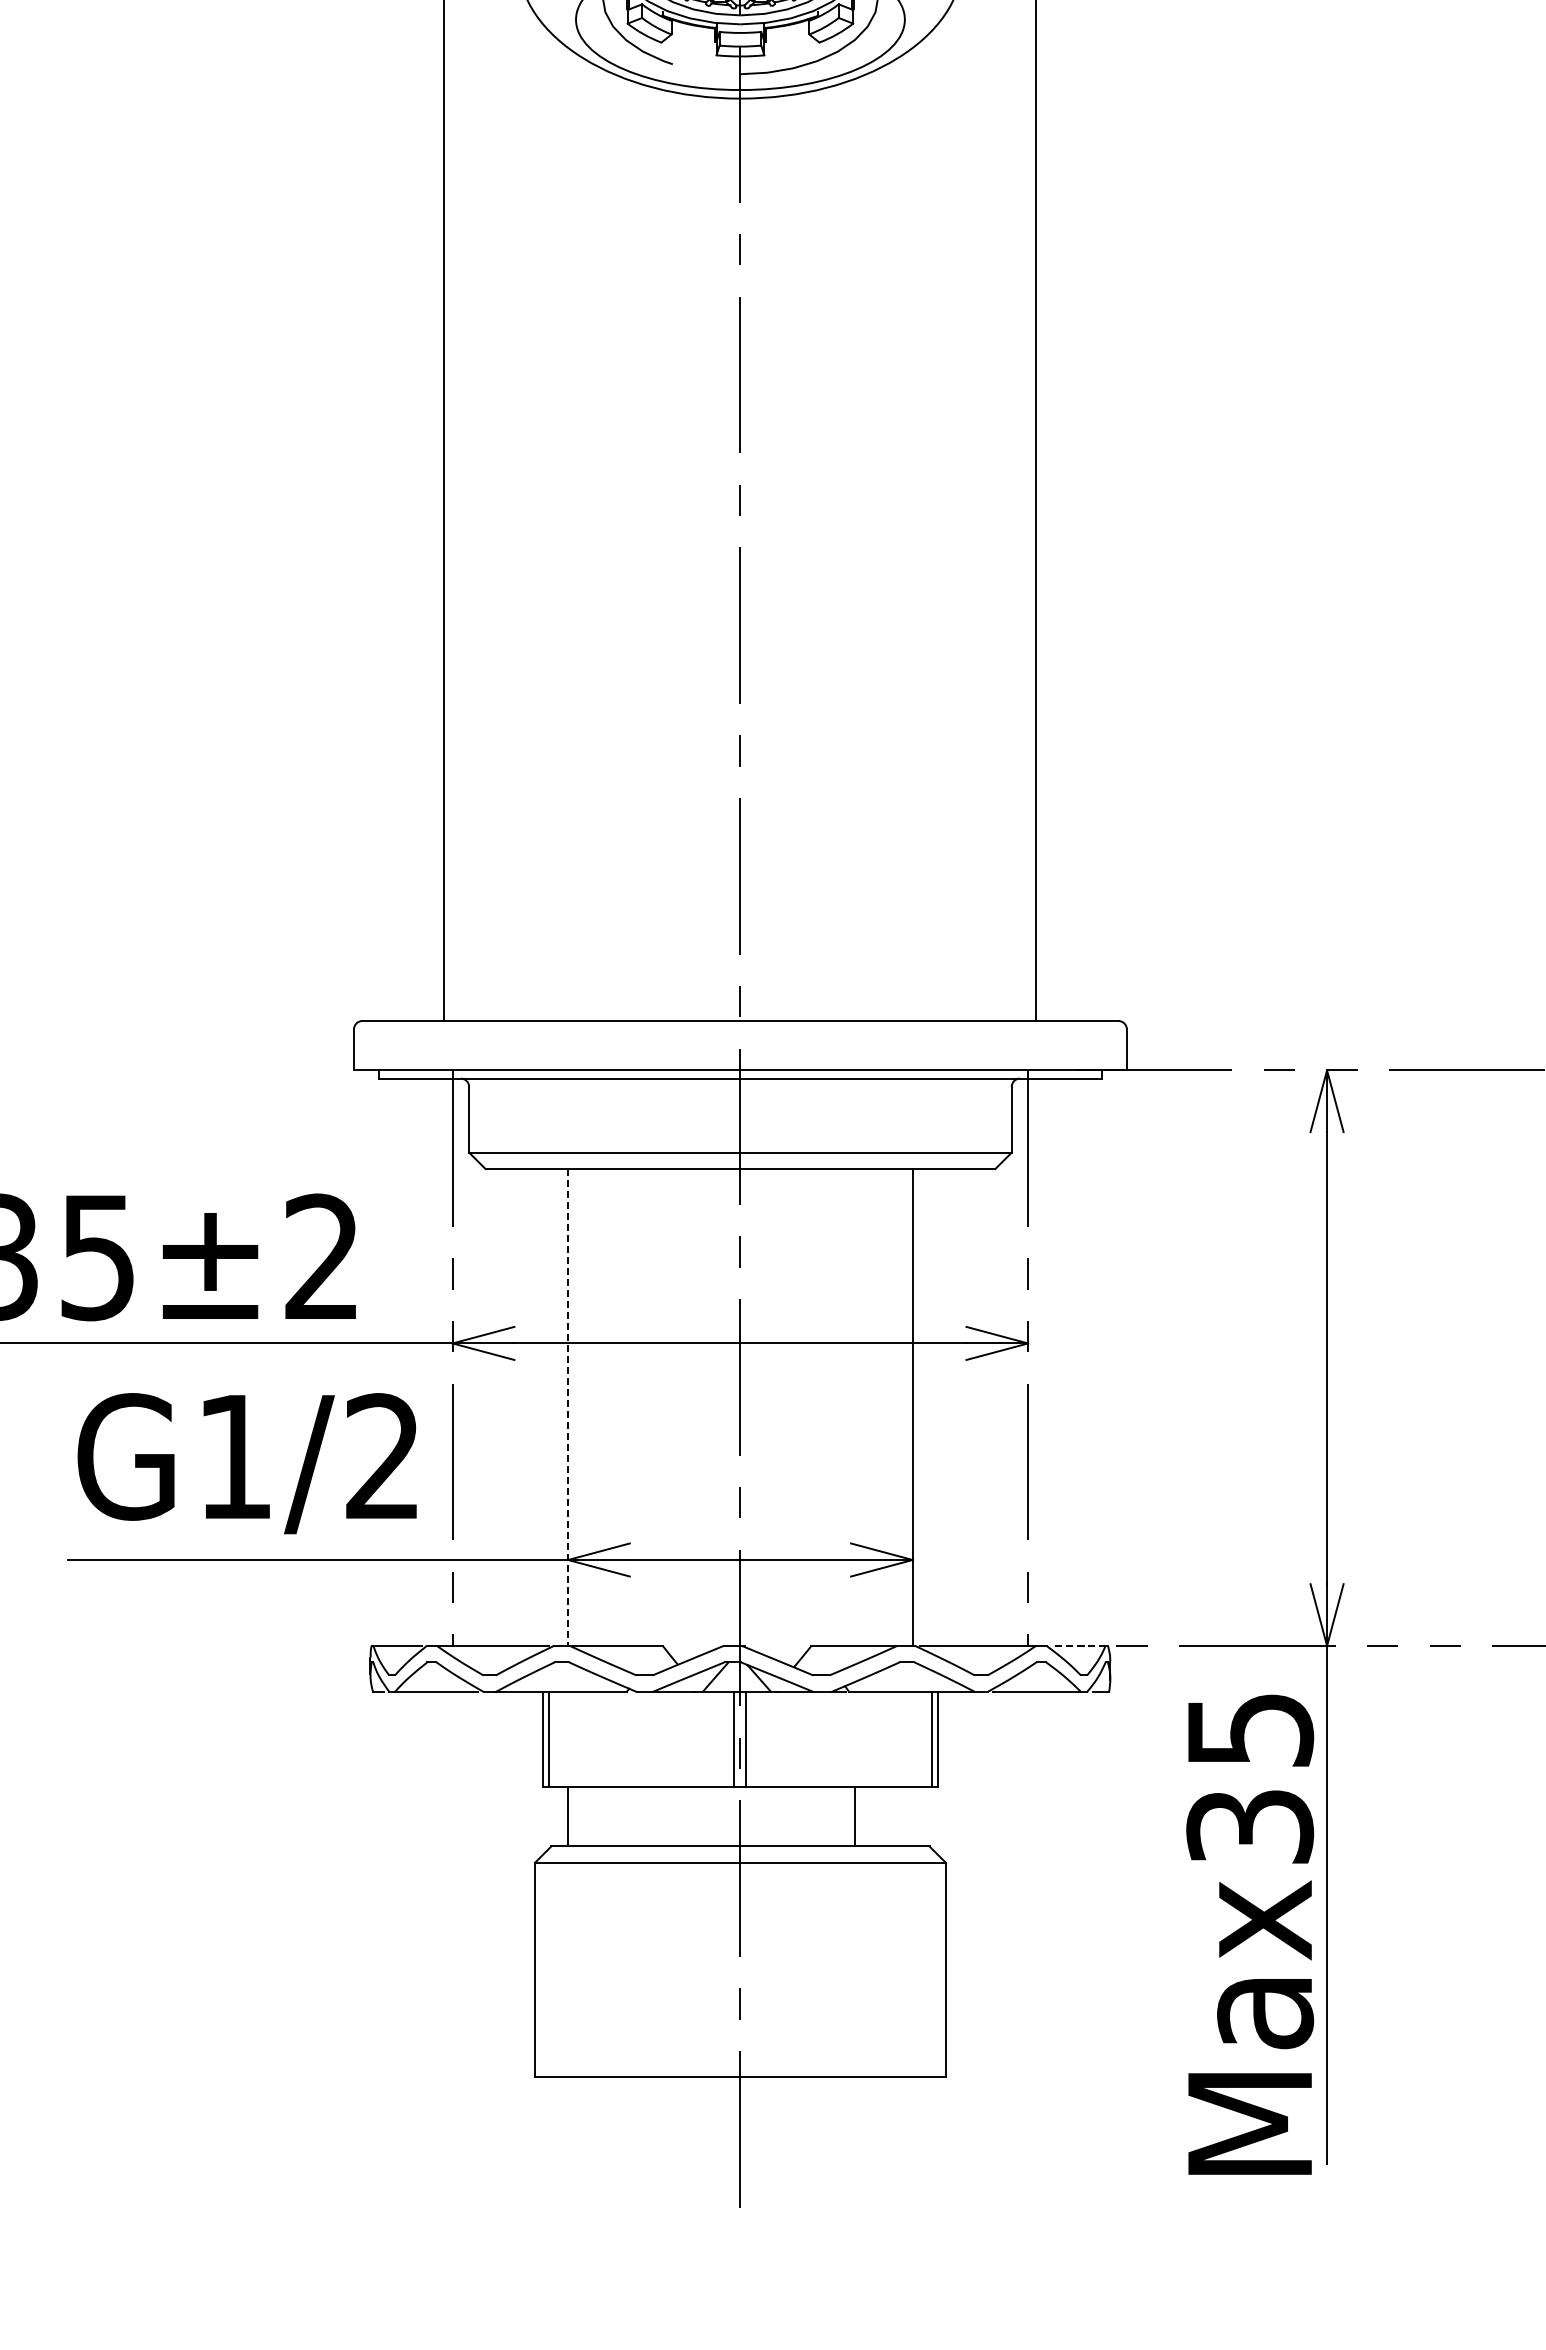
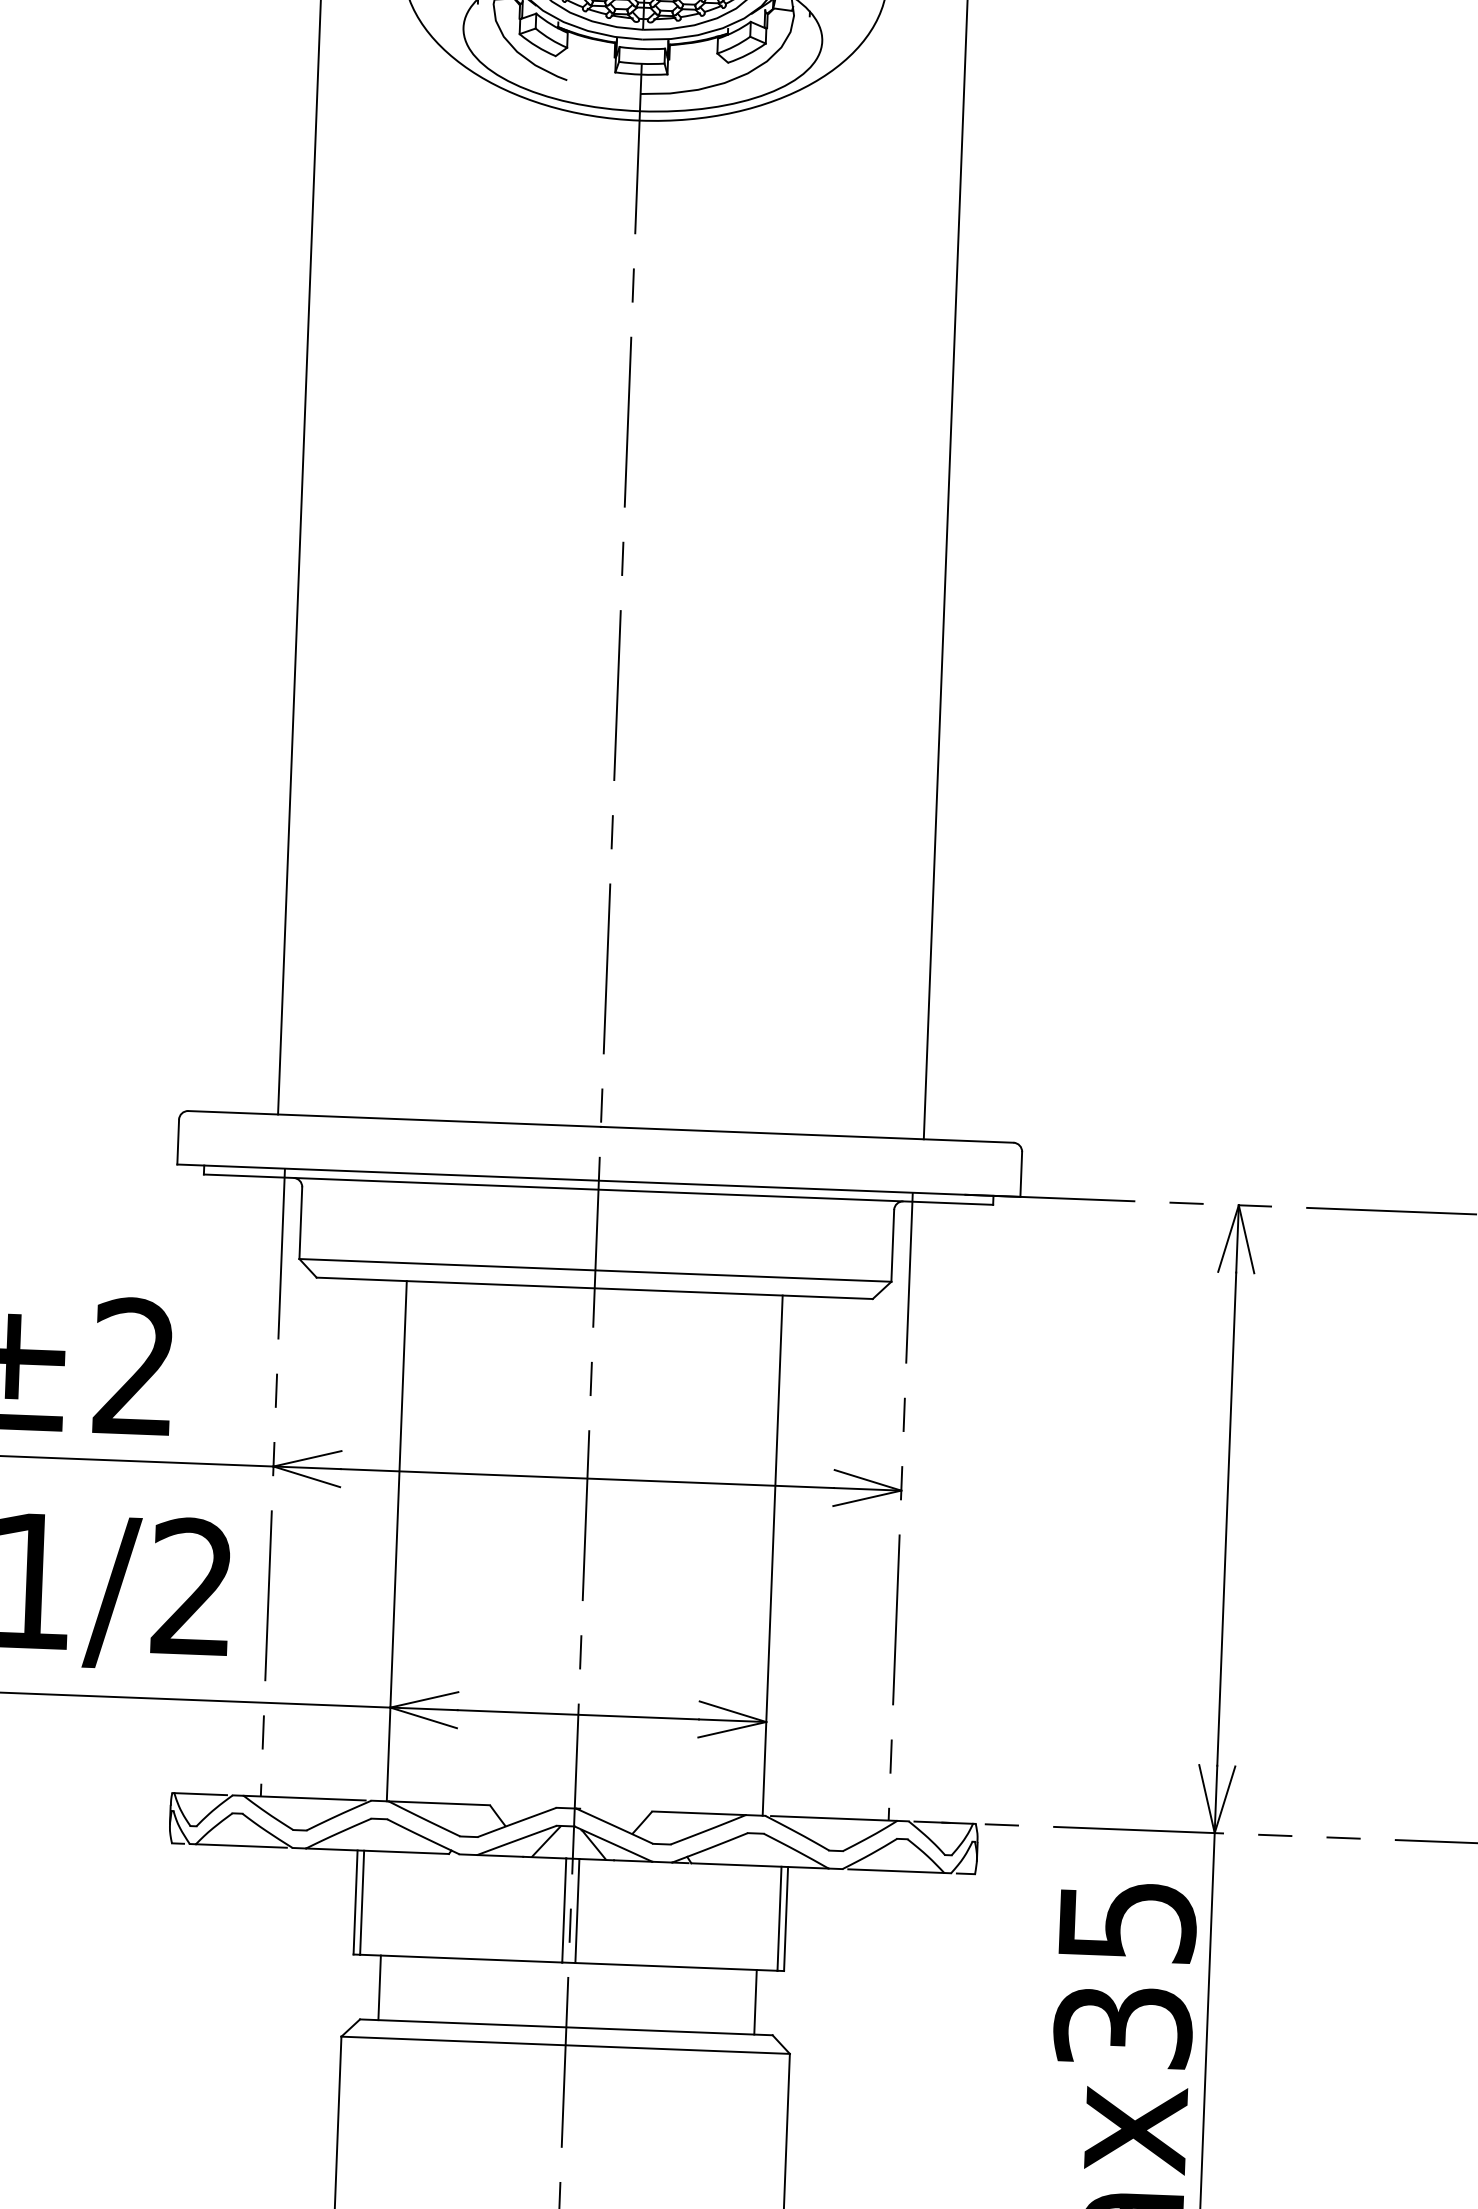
line: (568, 1407) -> (397, 1541), dashed -> solid
line: (1078, 1645) -> (943, 1822), dashed -> solid
line: (854, 1816) -> (755, 2001), moved

